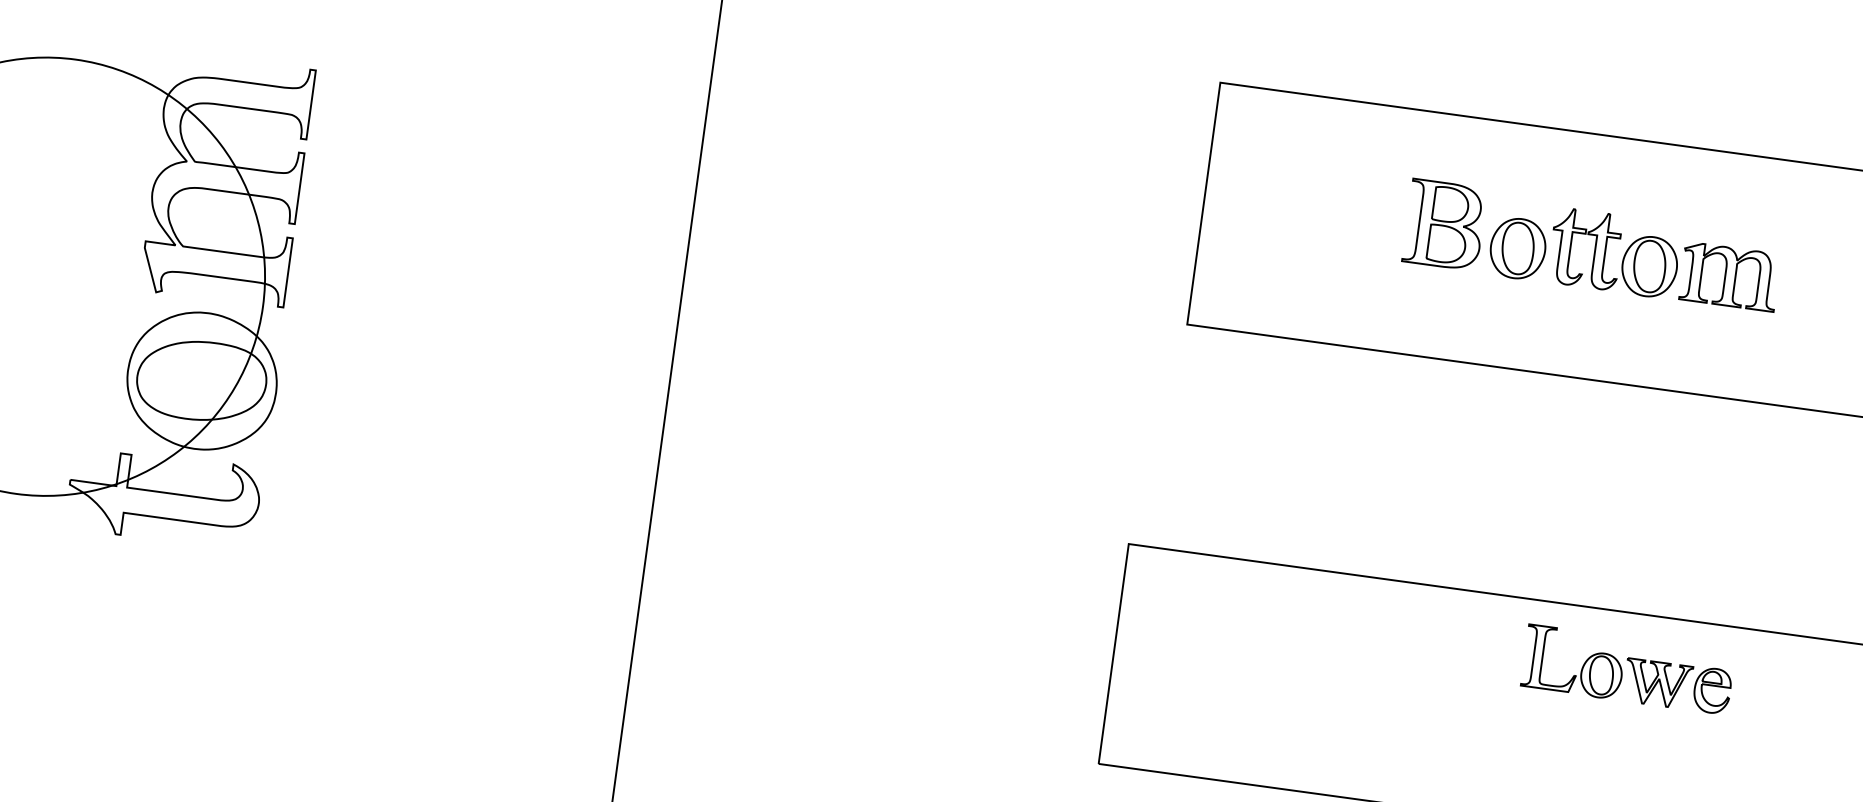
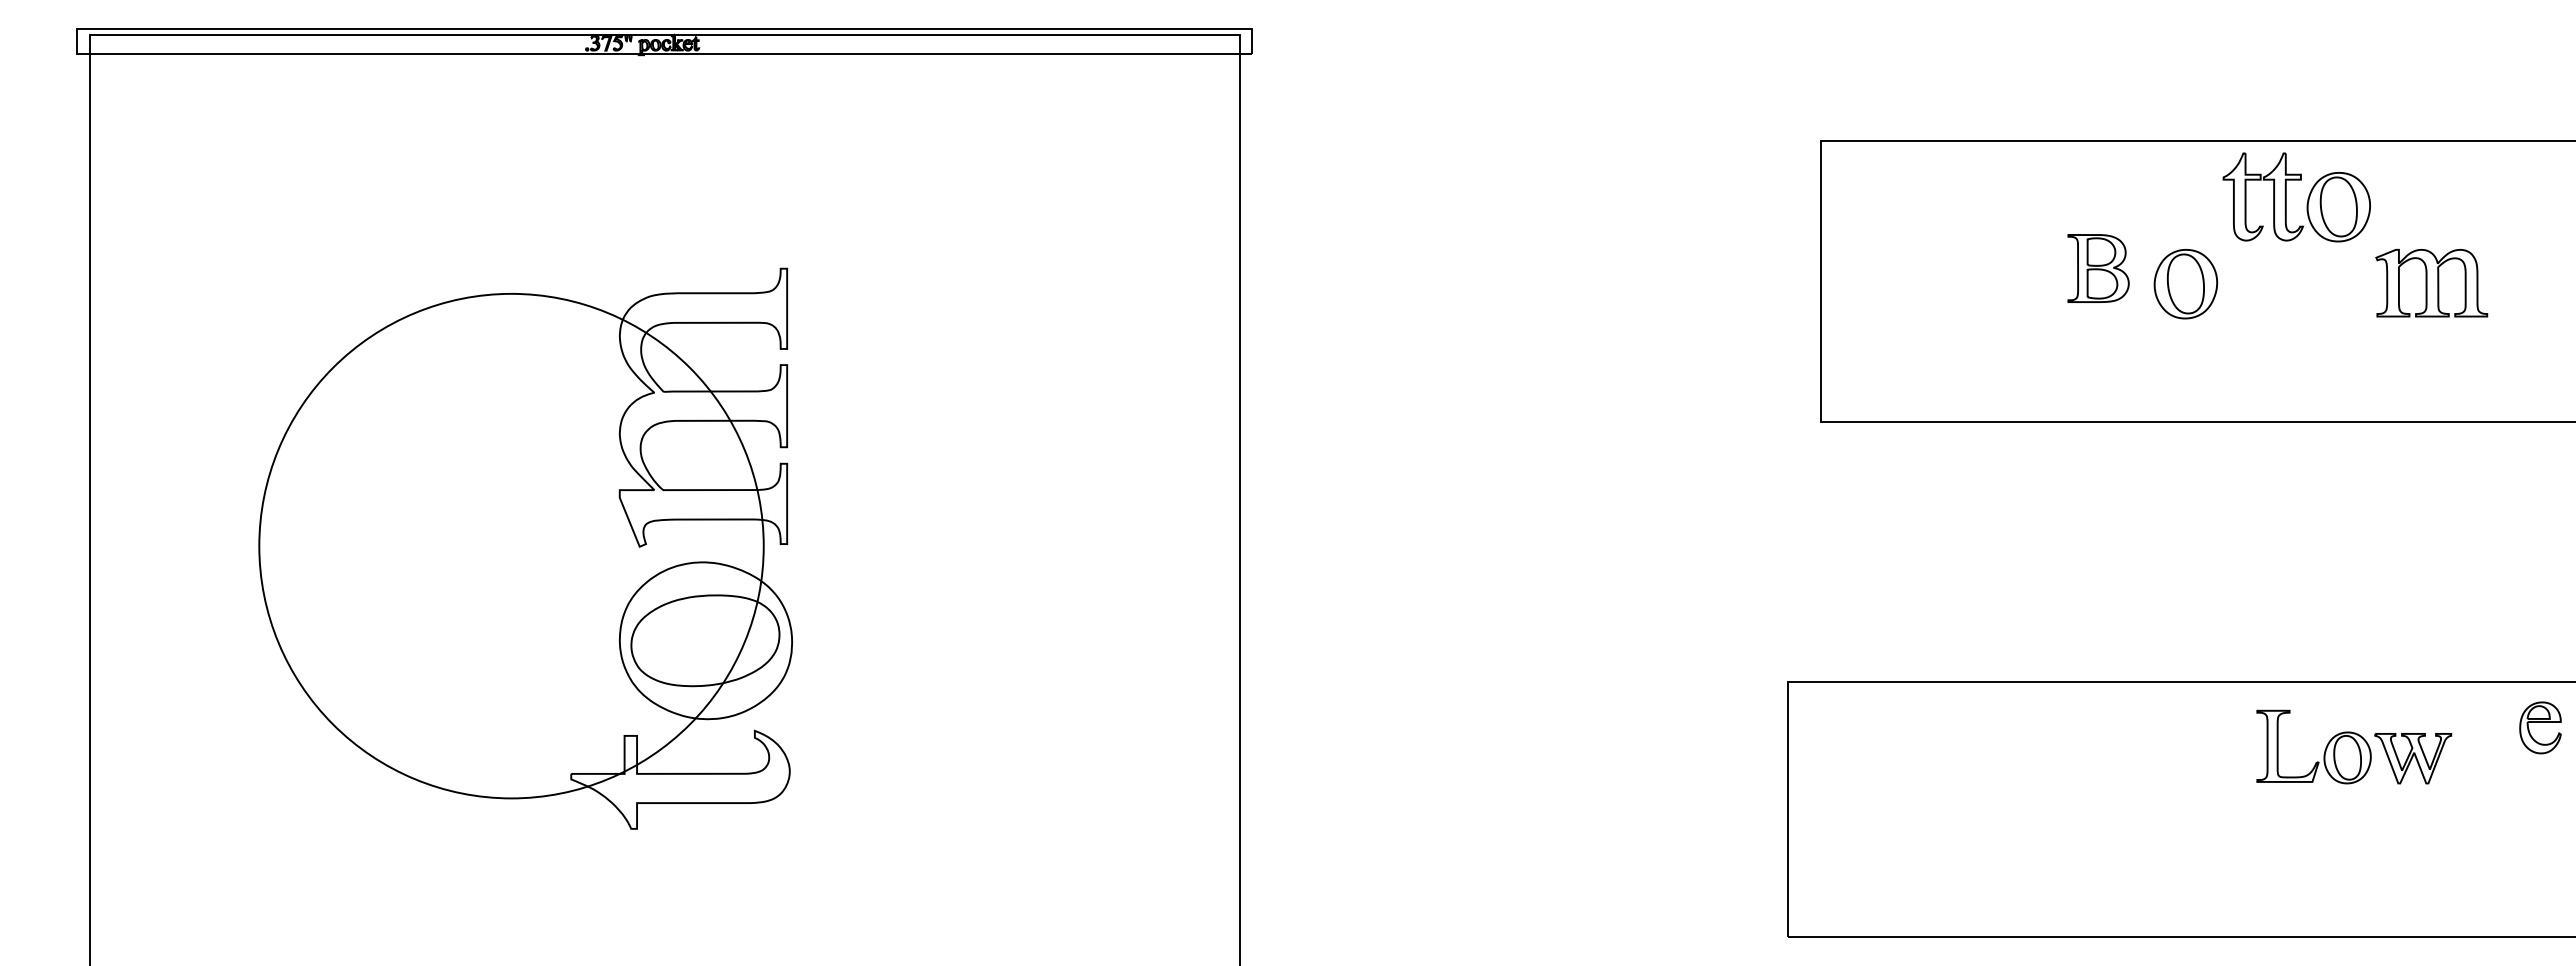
part: (1444, 224) -> (2098, 268), size x0.7
part: (1605, 252) -> (2286, 197), moved
part: (1712, 690) -> (2540, 727), moved

